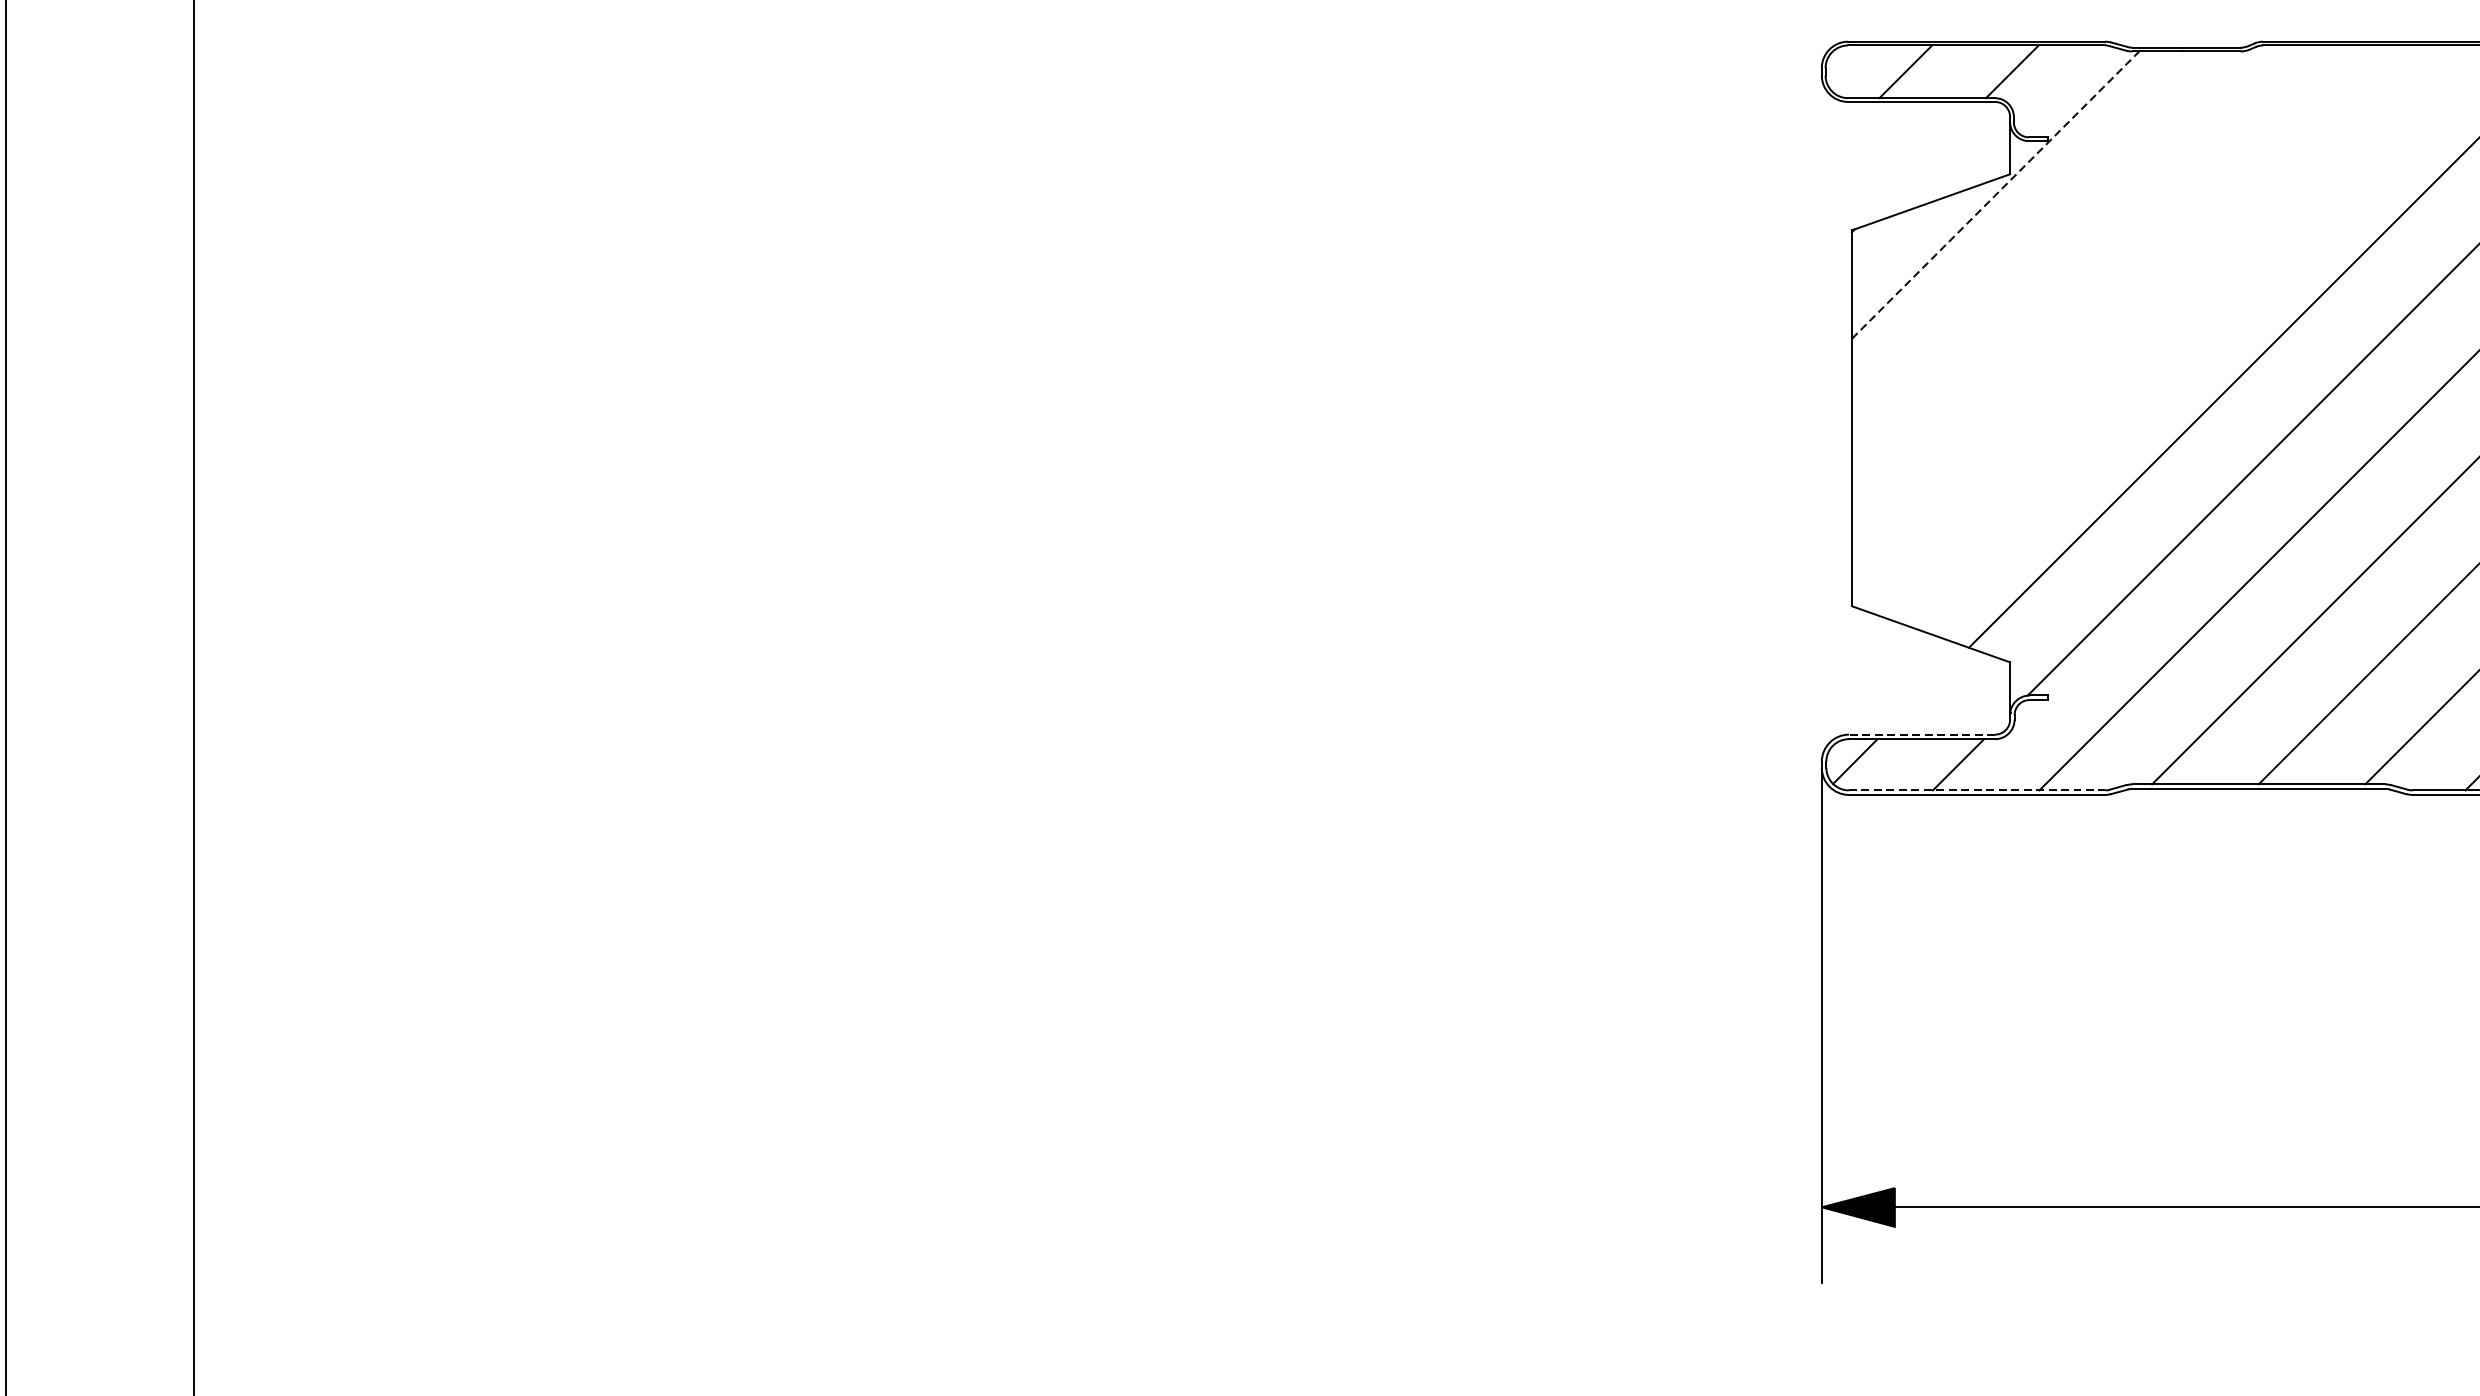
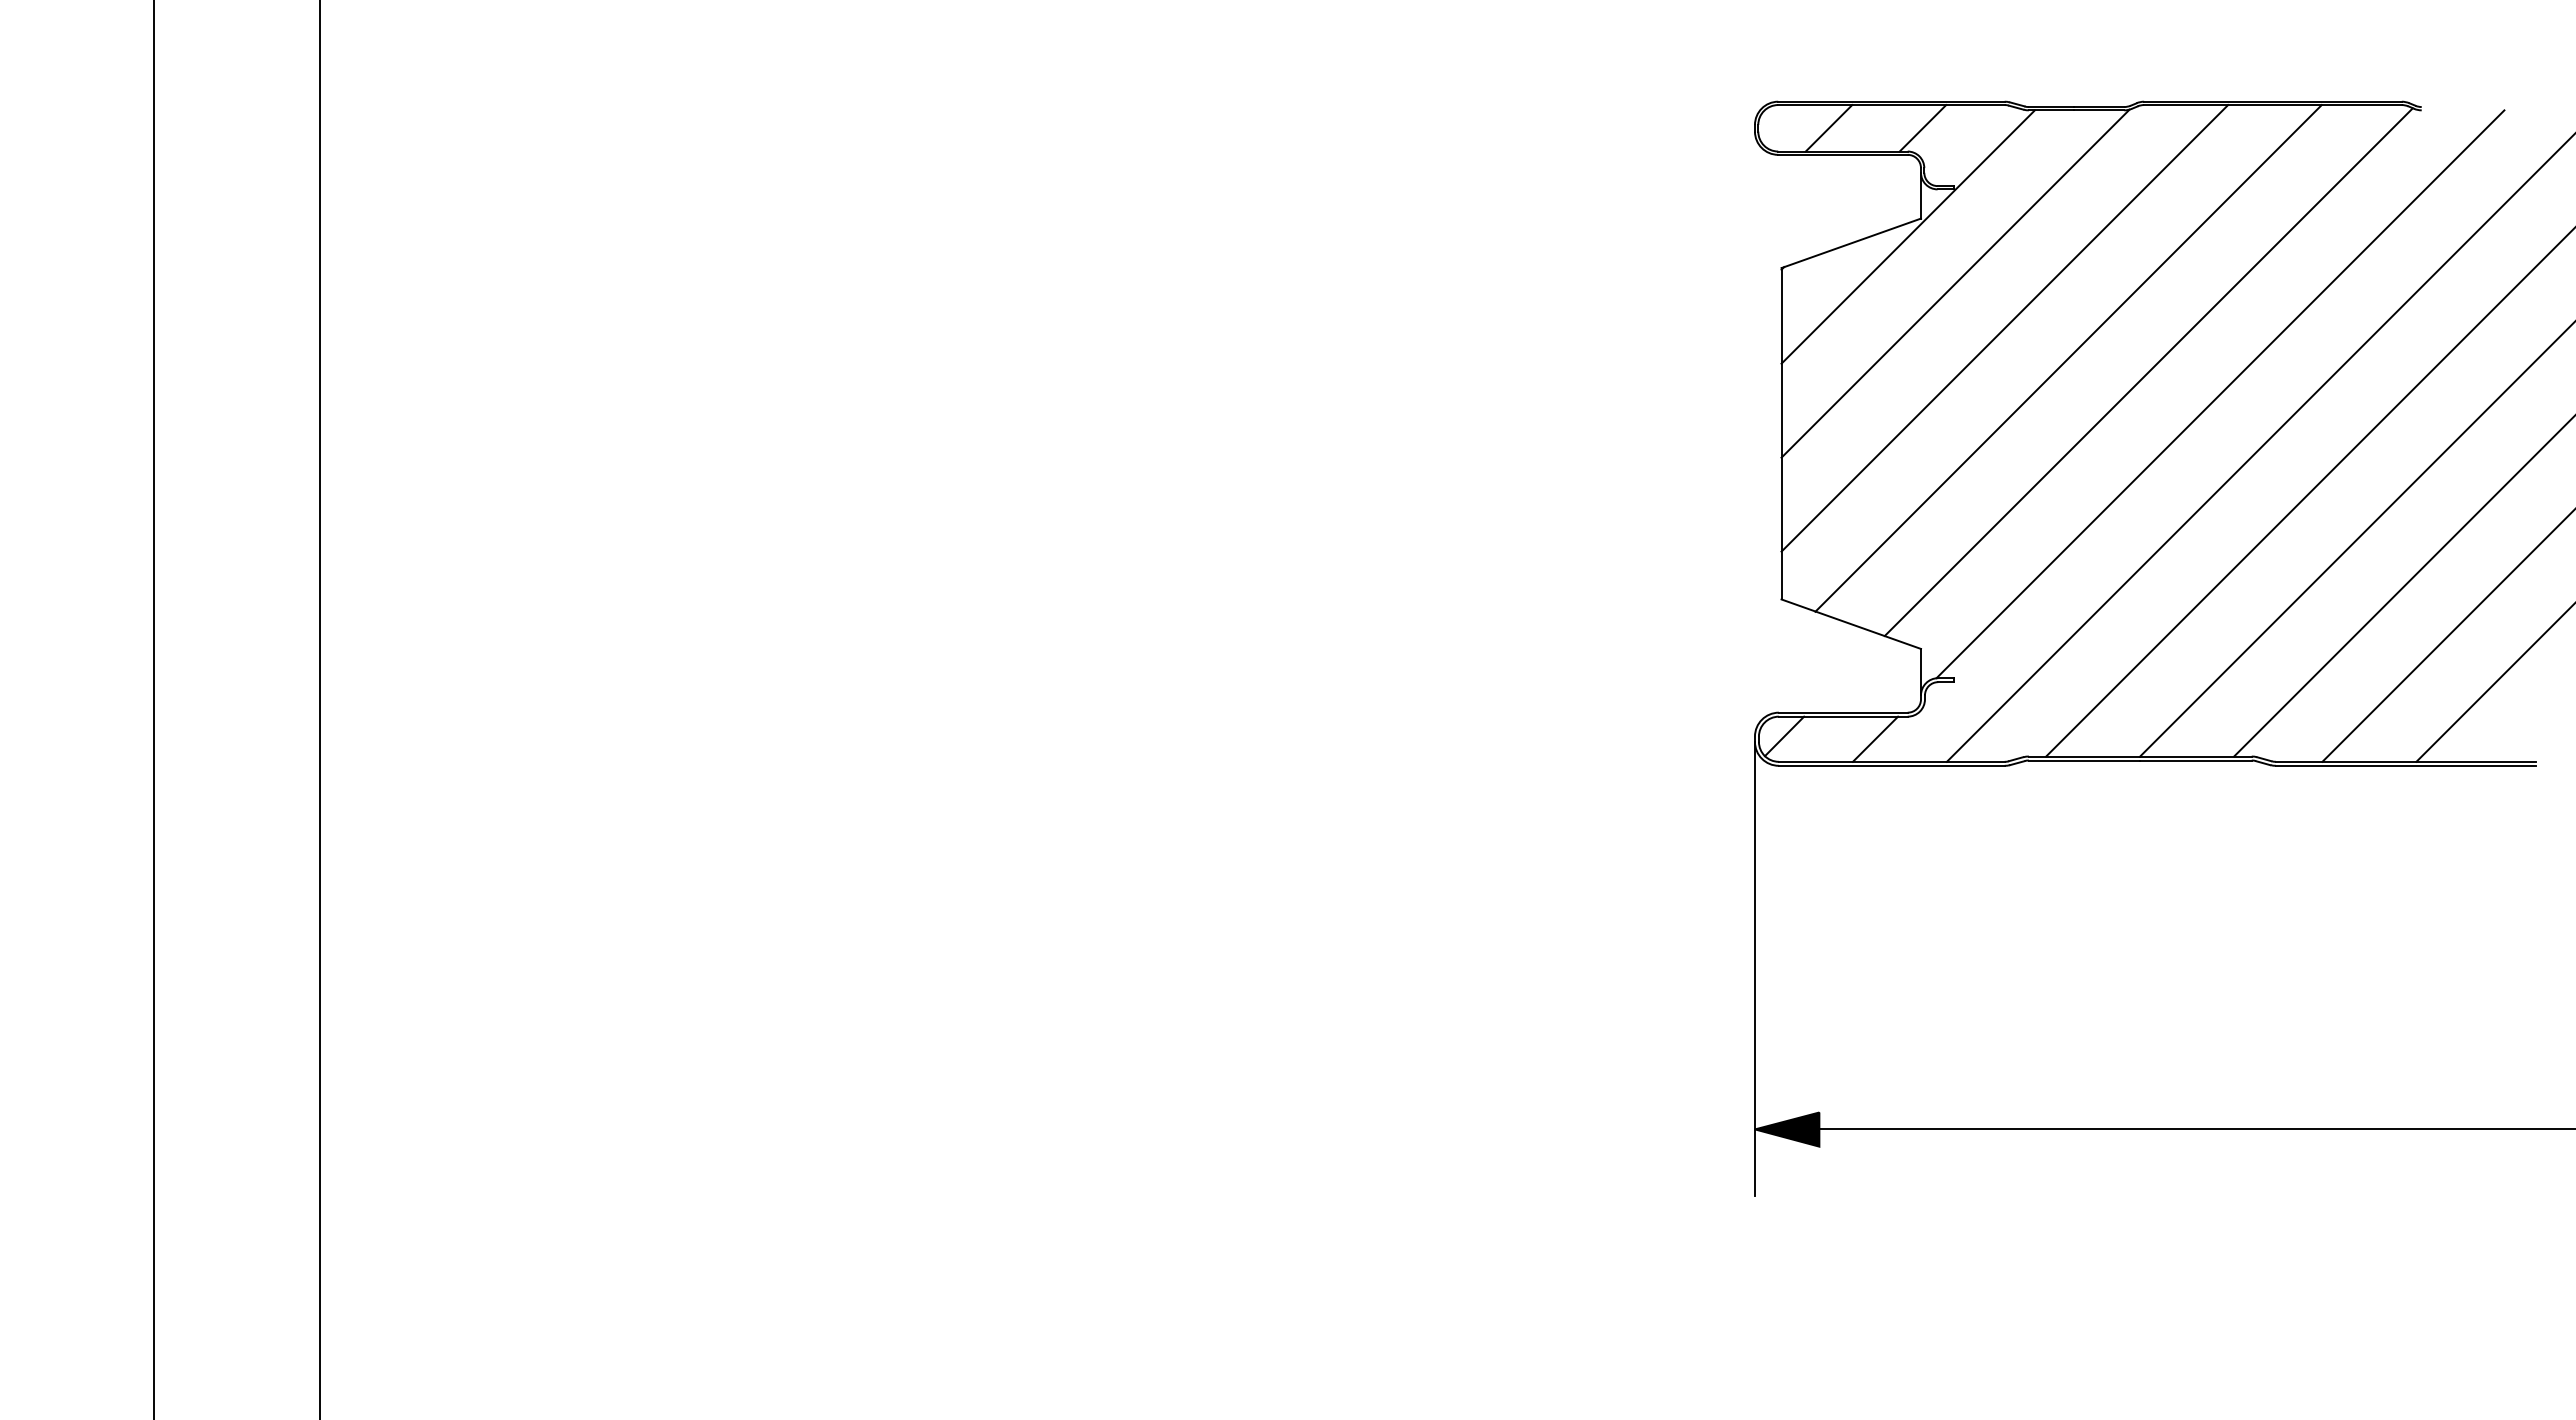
line: (1995, 194) -> (1908, 236), dashed -> solid
line: (2049, 247) -> (1955, 283), added
line: (2104, 298) -> (2004, 328), added
line: (2177, 332) -> (2068, 358), added
line: (1921, 734) -> (1842, 712), dashed -> solid
line: (1976, 790) -> (1891, 761), dashed -> solid

